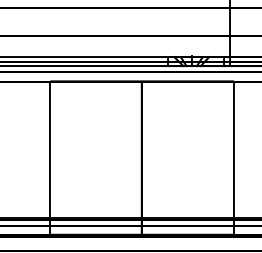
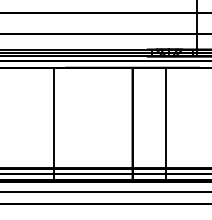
line: (50, 157) -> (54, 123), moved
line: (234, 157) -> (166, 123), moved

